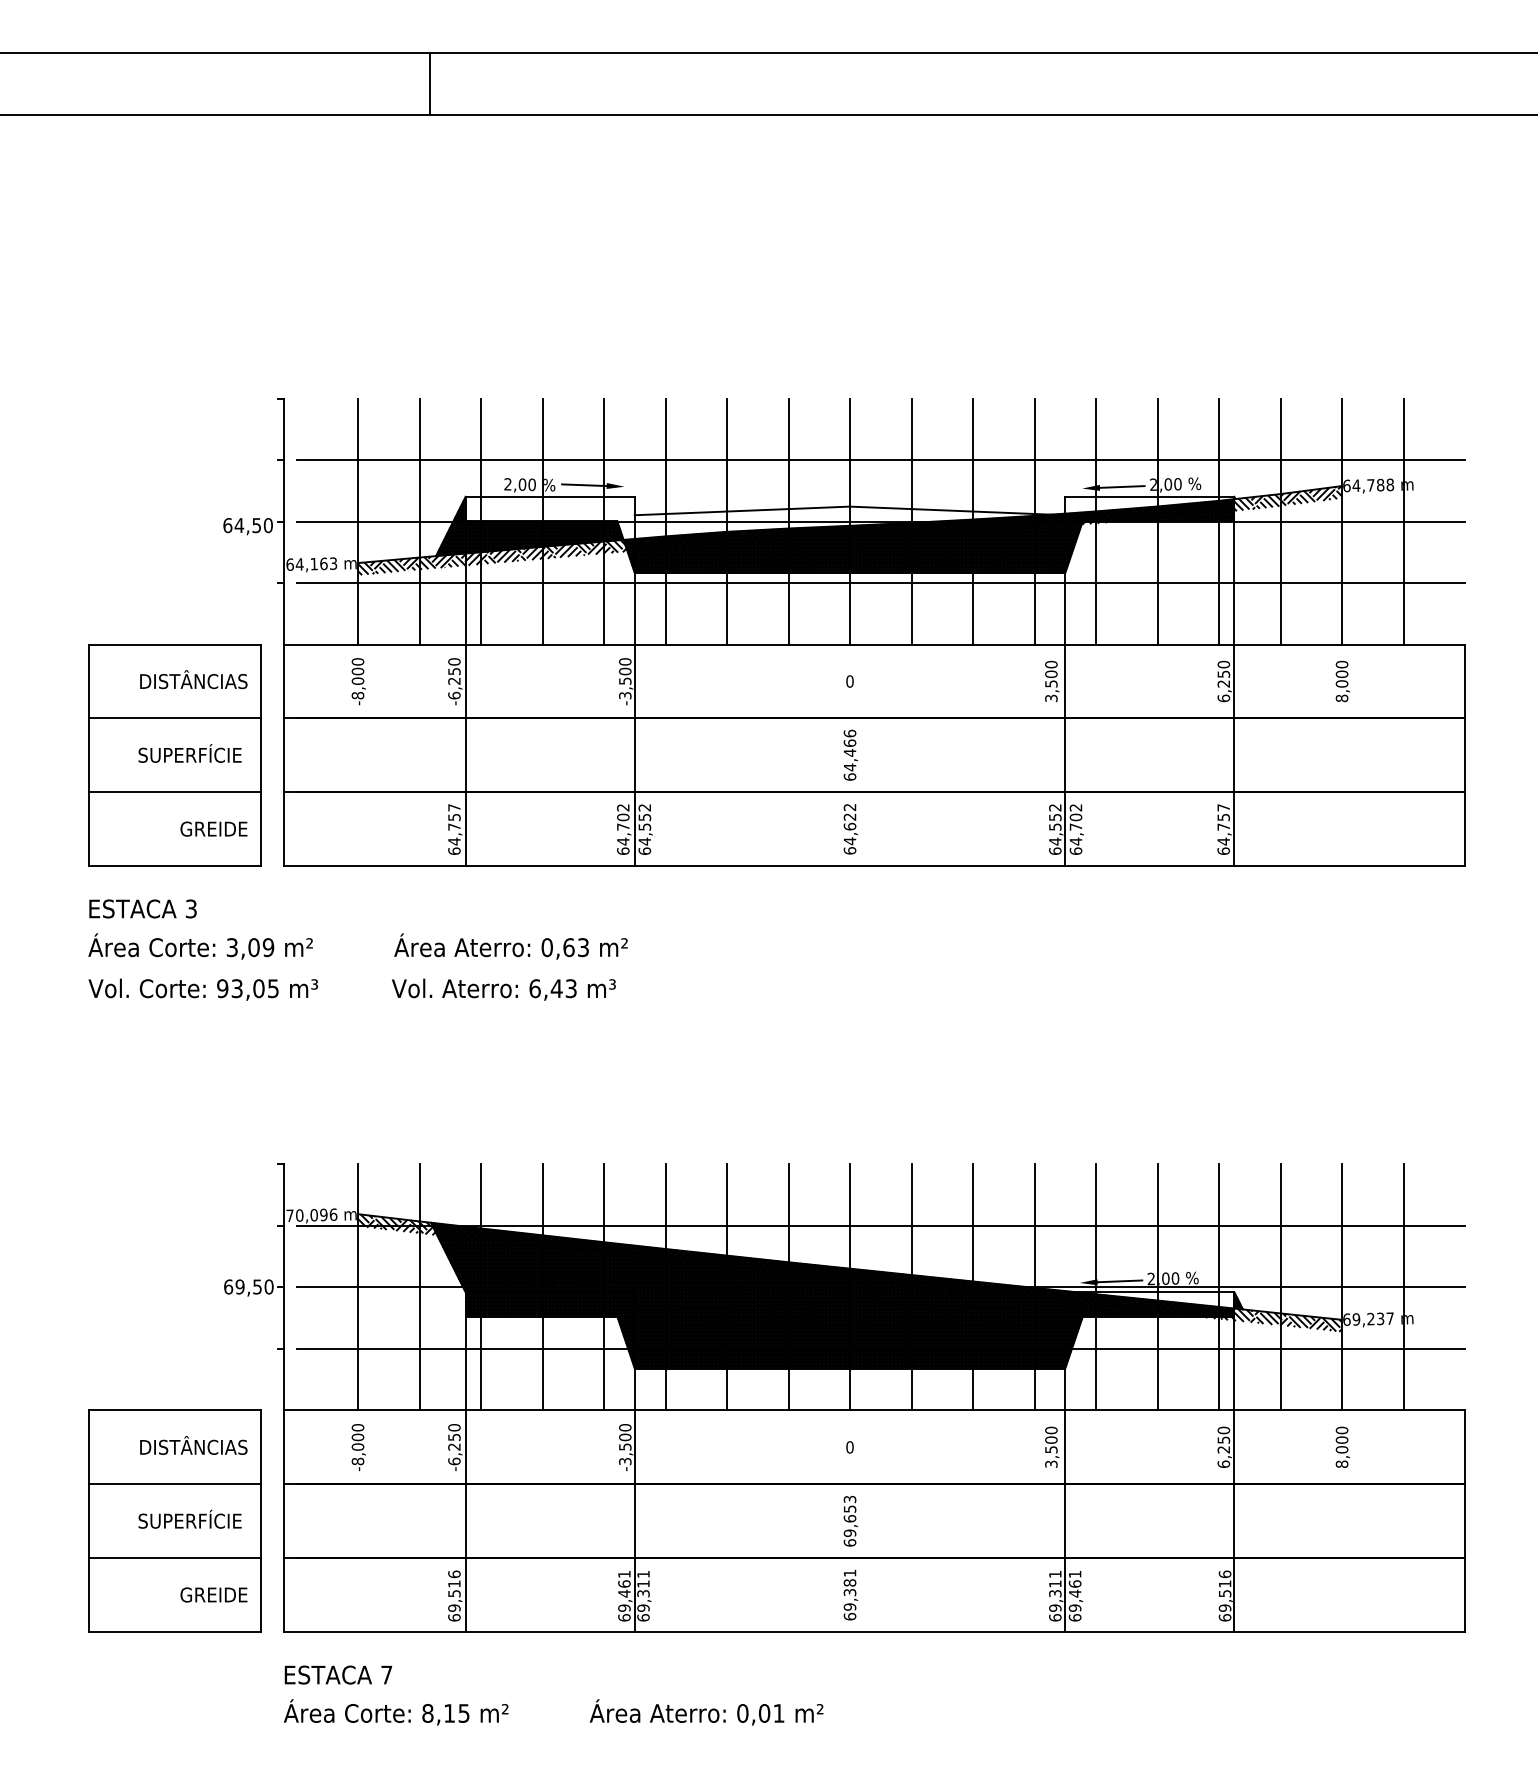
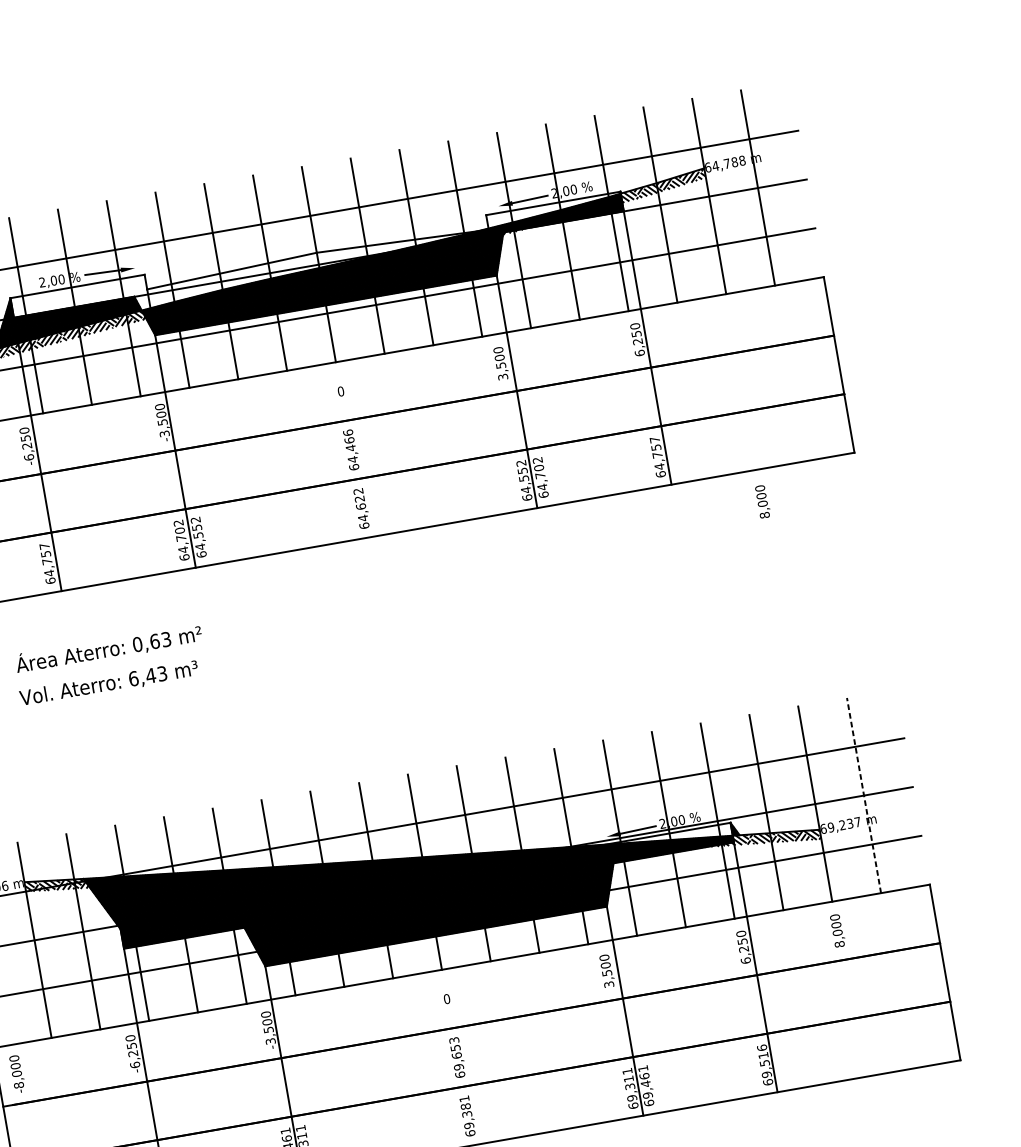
text: (1342, 681) -> (762, 501), moved
line: (1403, 1286) -> (863, 794), solid -> dashed
text: (358, 1447) -> (17, 1074), moved

